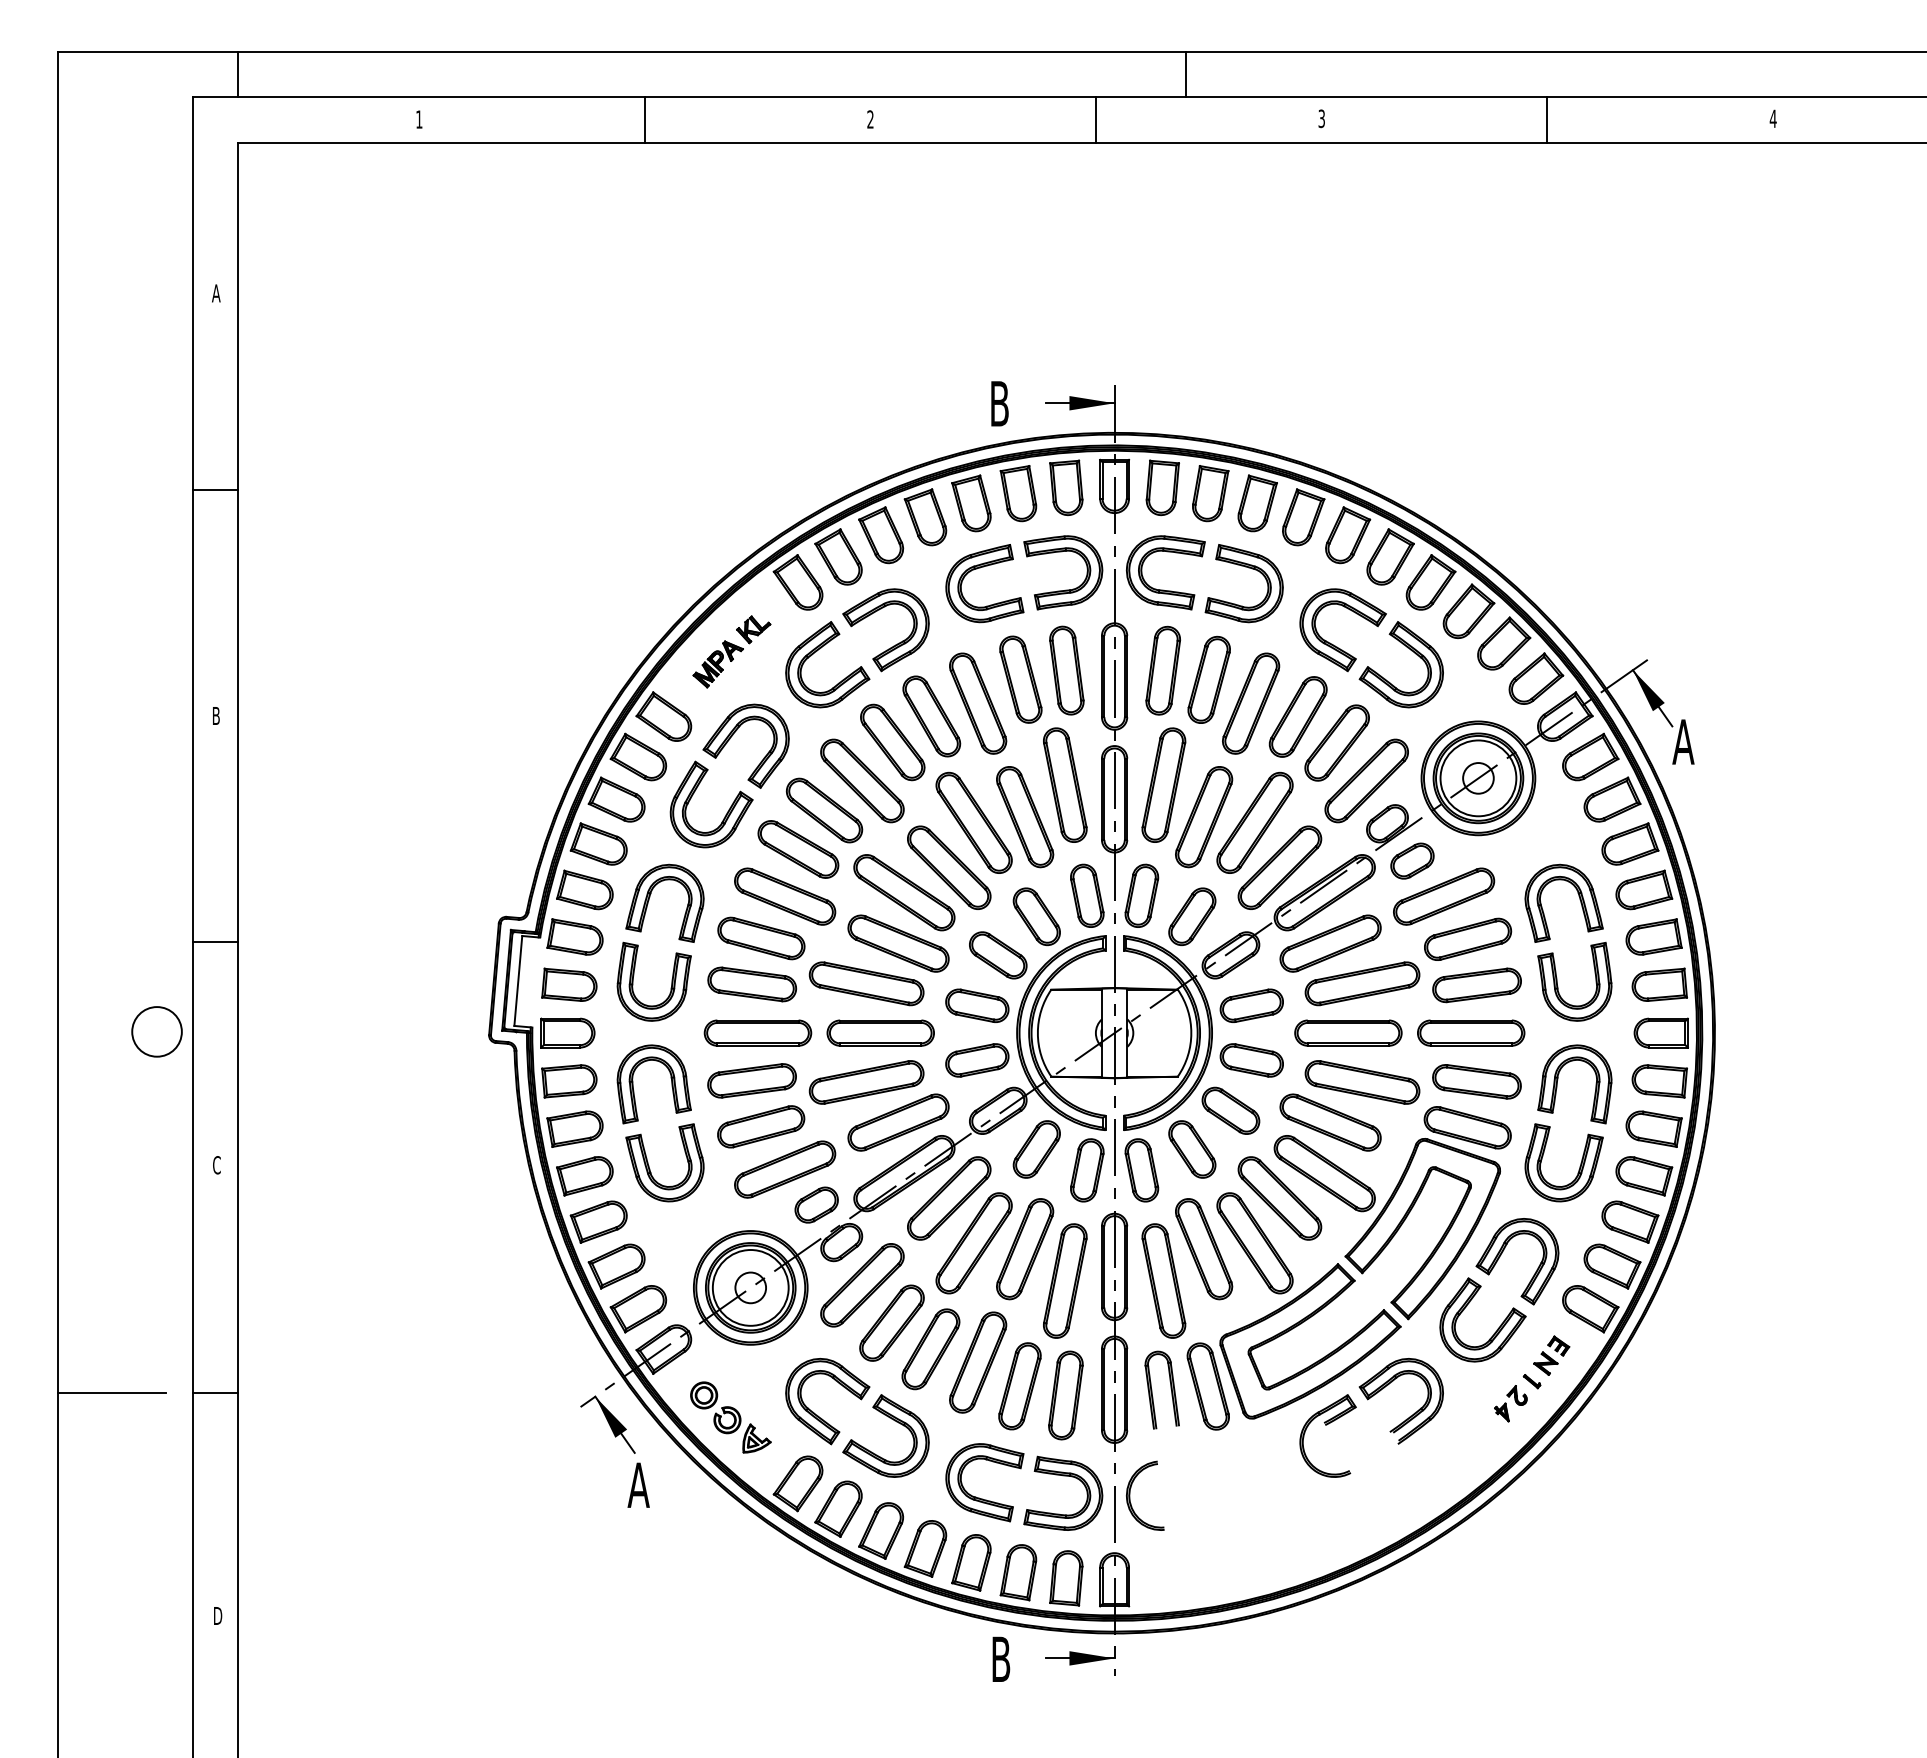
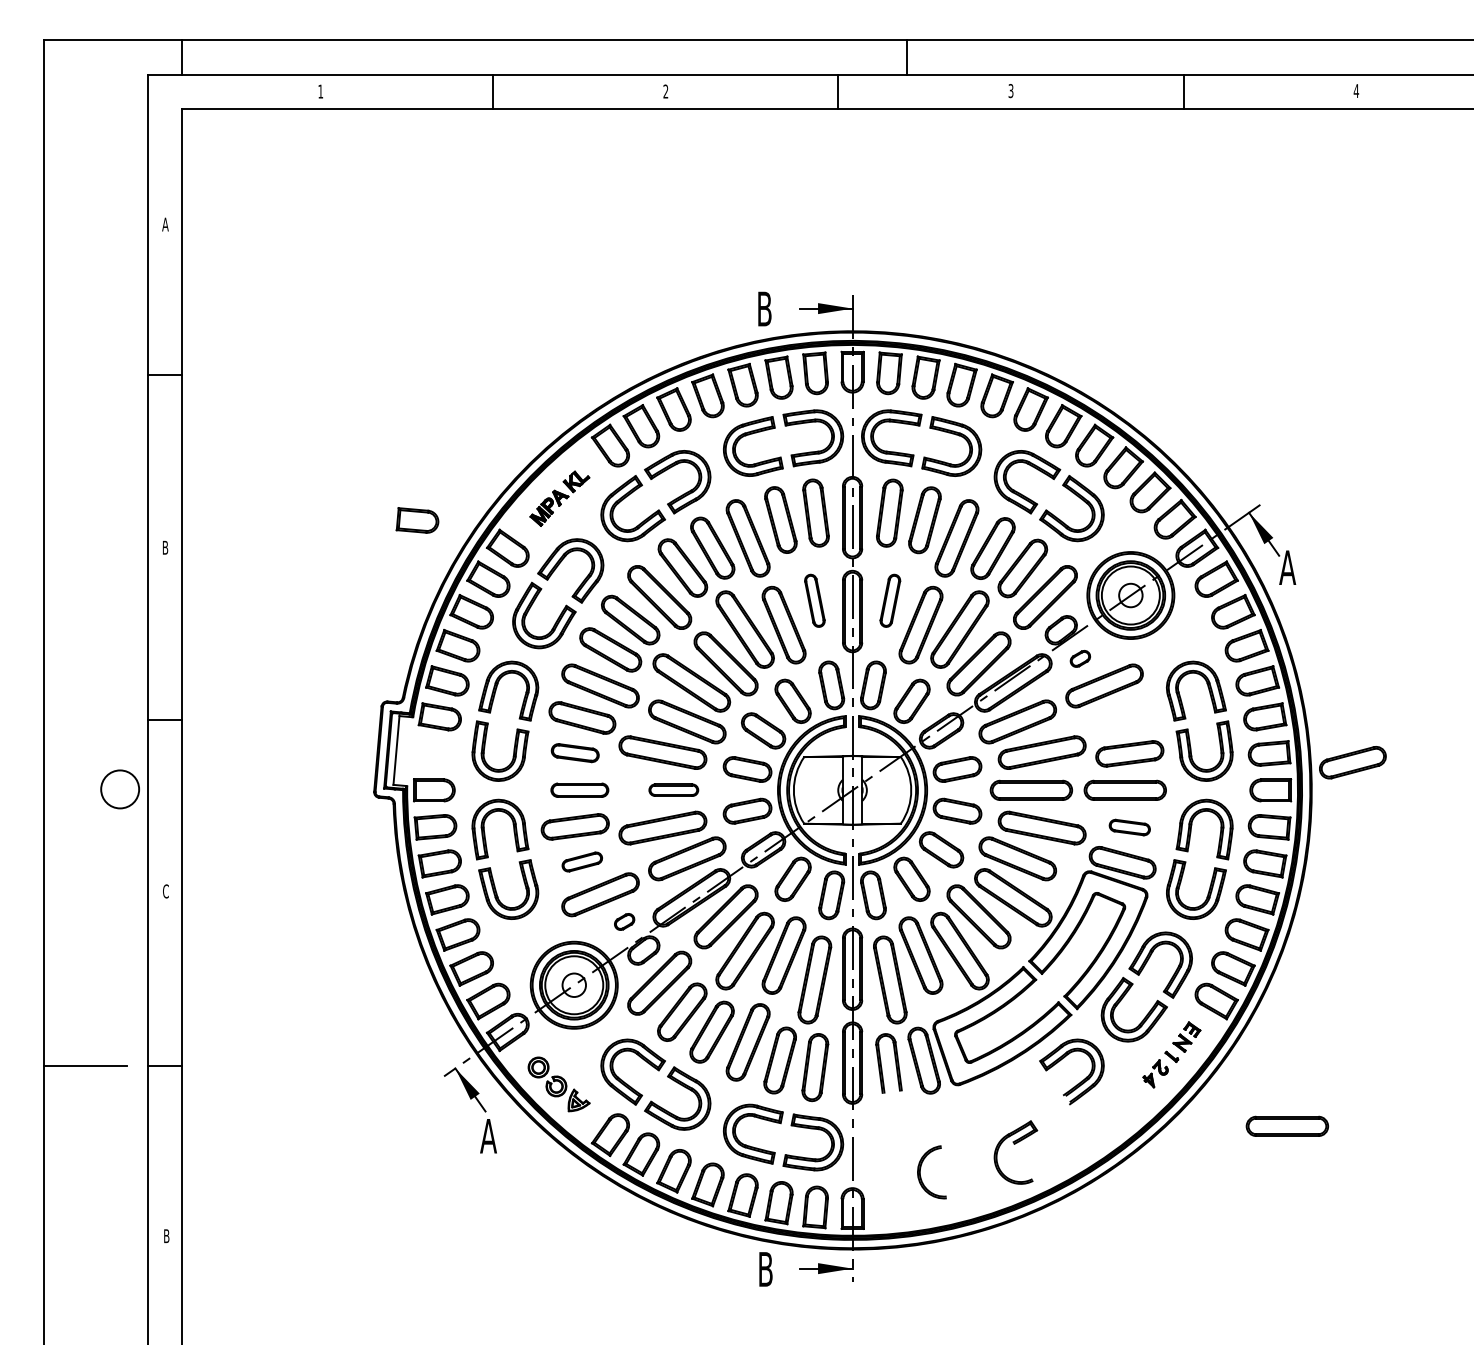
part: (1064, 784) -> (814, 600), size x0.6
part: (1164, 784) -> (890, 600), size x0.6
part: (1412, 860) -> (1080, 658), size x0.6
part: (1467, 939) -> (1352, 762), moved
part: (751, 983) -> (574, 752), size x0.7
part: (569, 984) -> (417, 520), moved
part: (757, 1031) -> (579, 789), size x0.7
part: (880, 1031) -> (673, 789), size x0.6
part: (1476, 1081) -> (1129, 827), size x0.6
part: (761, 1126) -> (582, 861), size x0.6
part: (816, 1204) -> (624, 921), size x0.6
part: (1327, 1425) -> (1015, 1144), moved
part: (1683, 1471) -> (1287, 1125), added
part: (1131, 1501) -> (921, 1176), moved
text: (217, 1615) -> (166, 1235), D -> B

